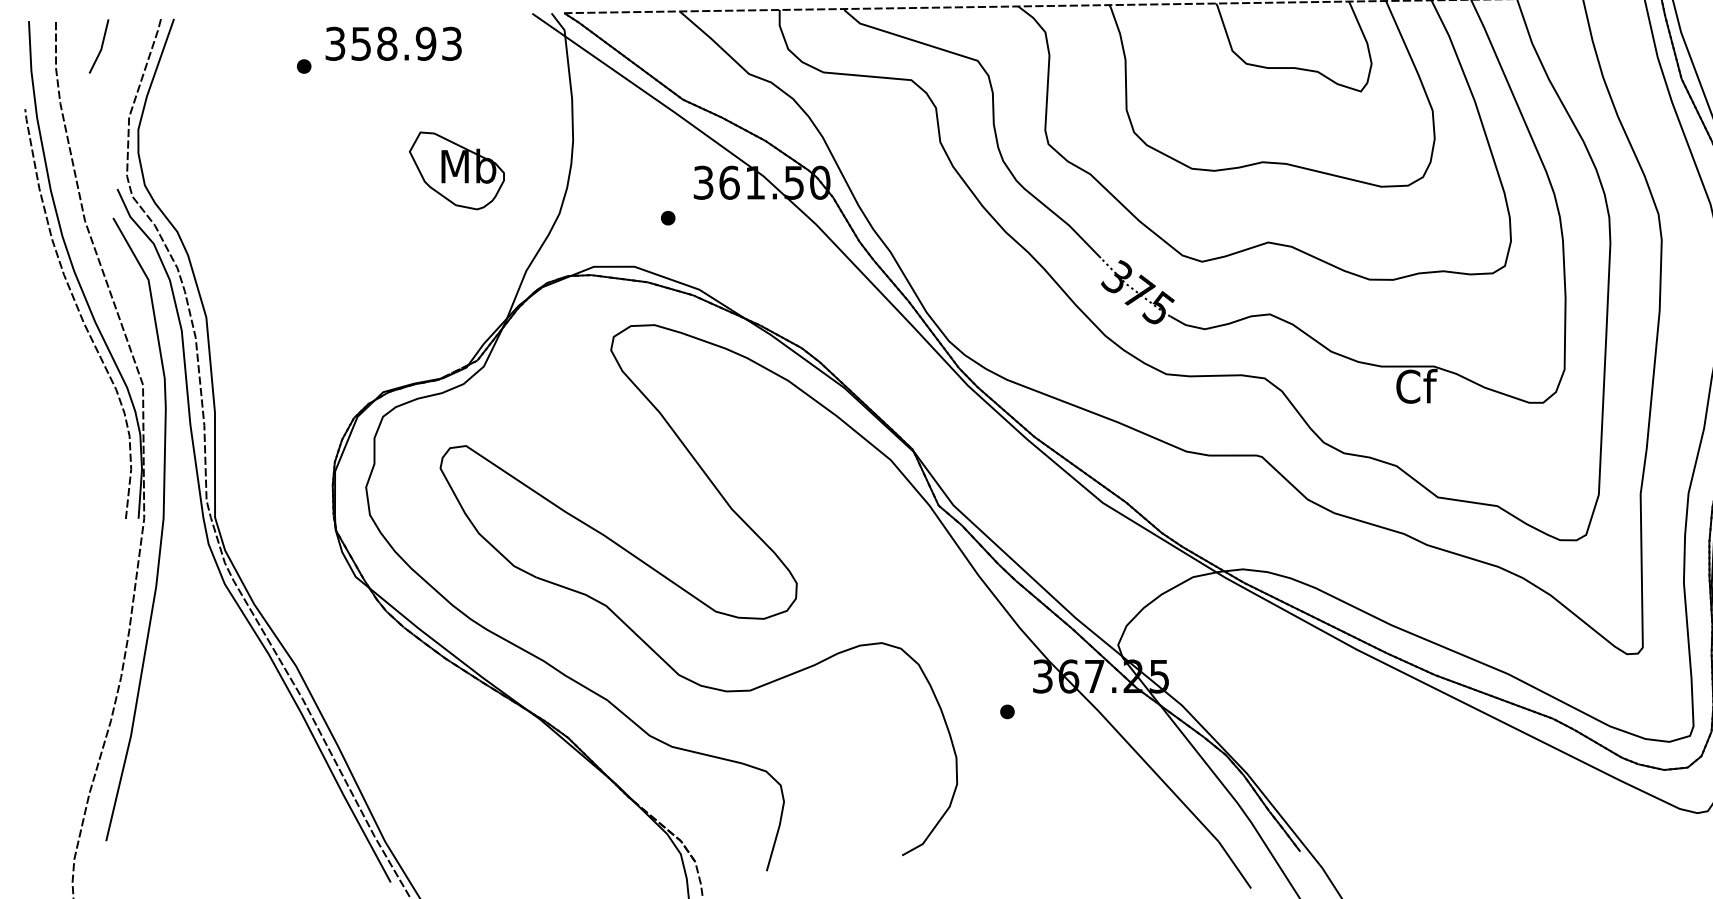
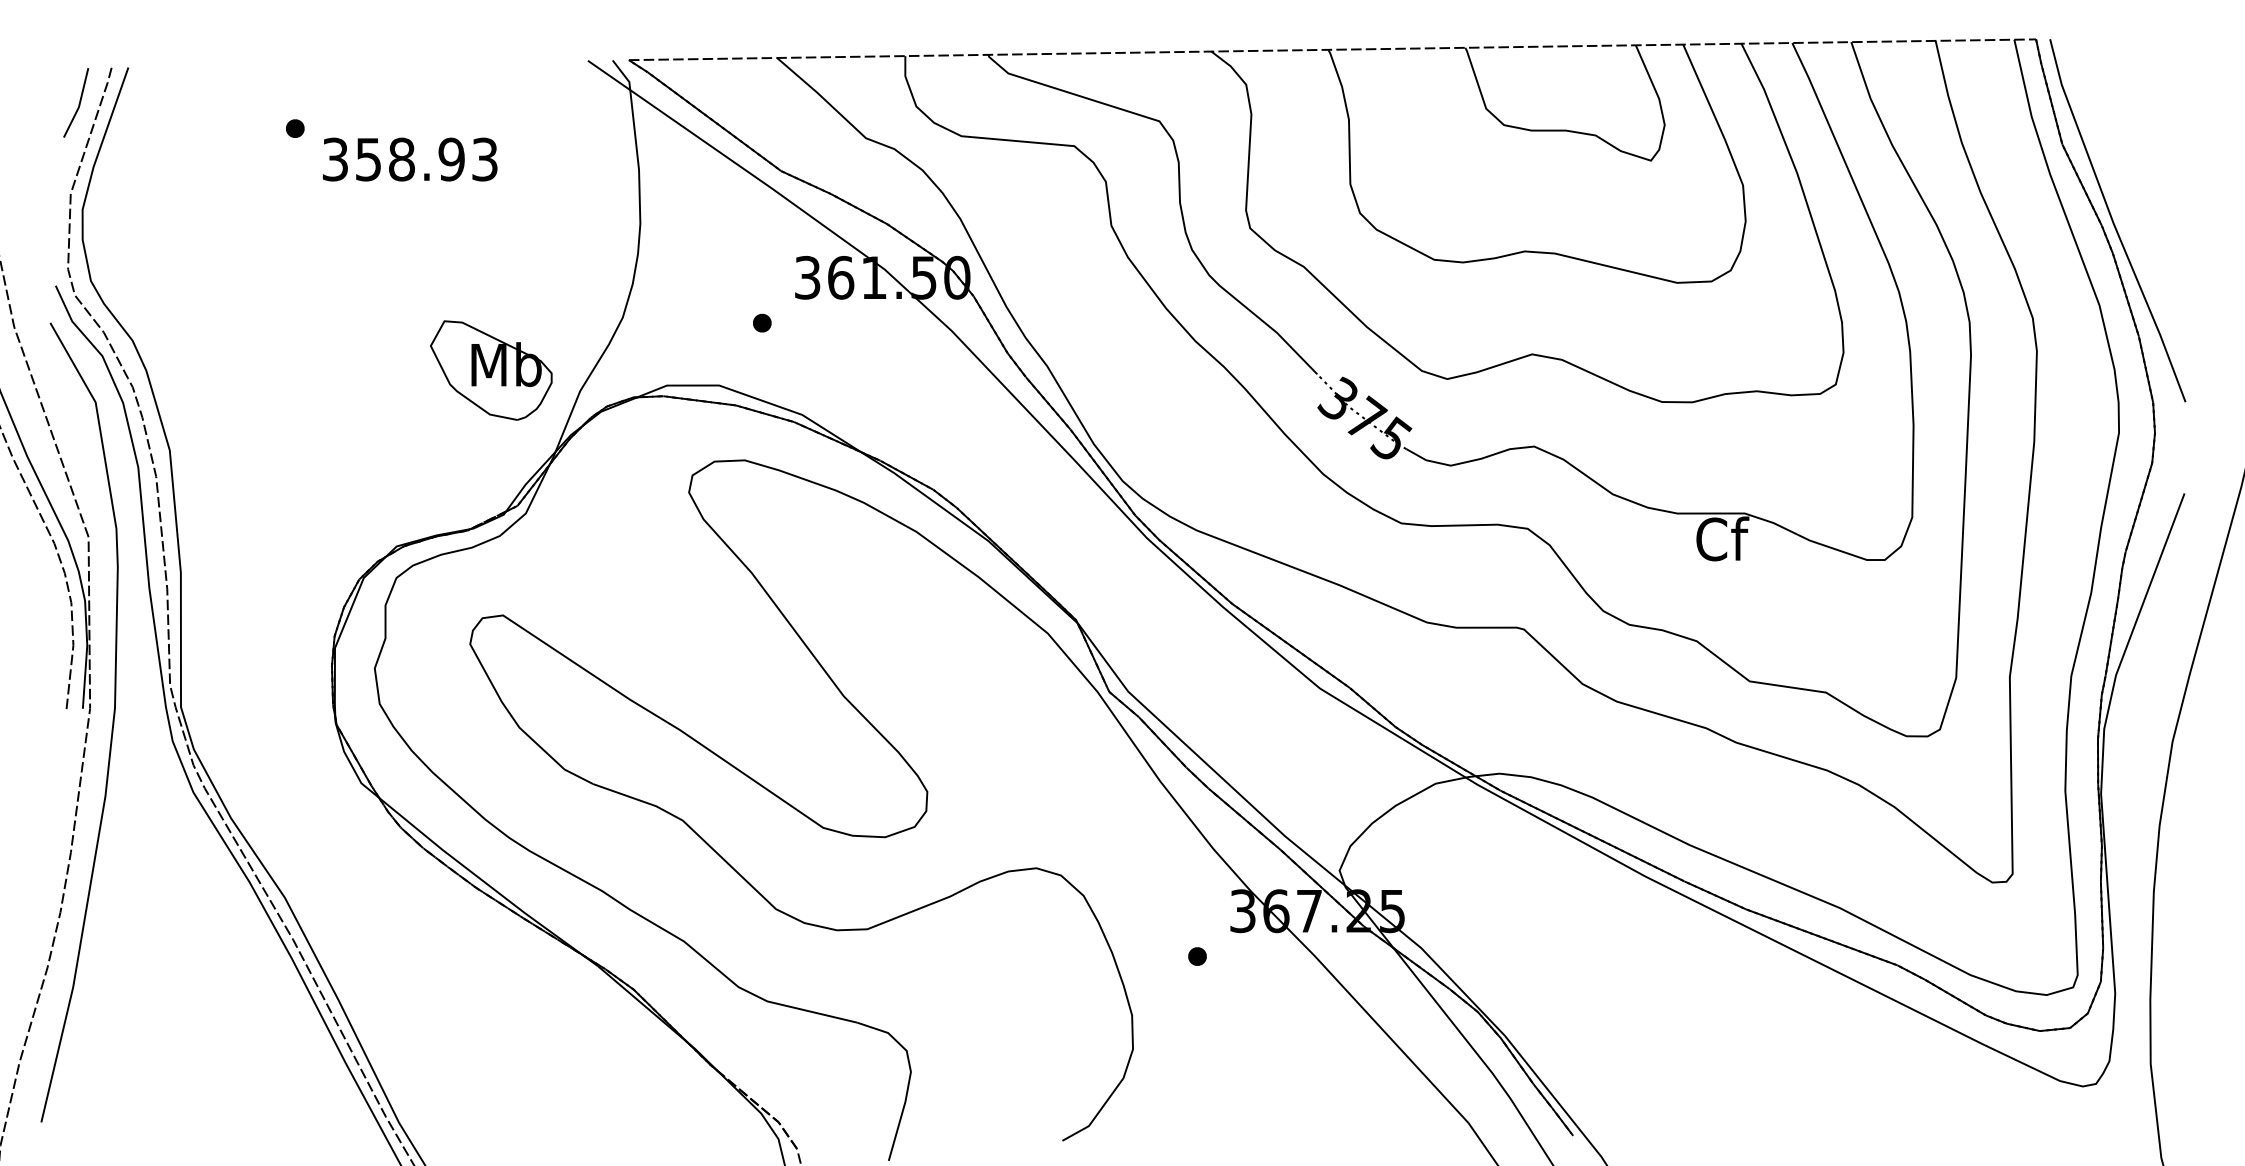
text: (393, 43) -> (410, 159), moved
line: (100, 46) -> (78, 103), moved
part: (457, 170) -> (491, 370), moved

